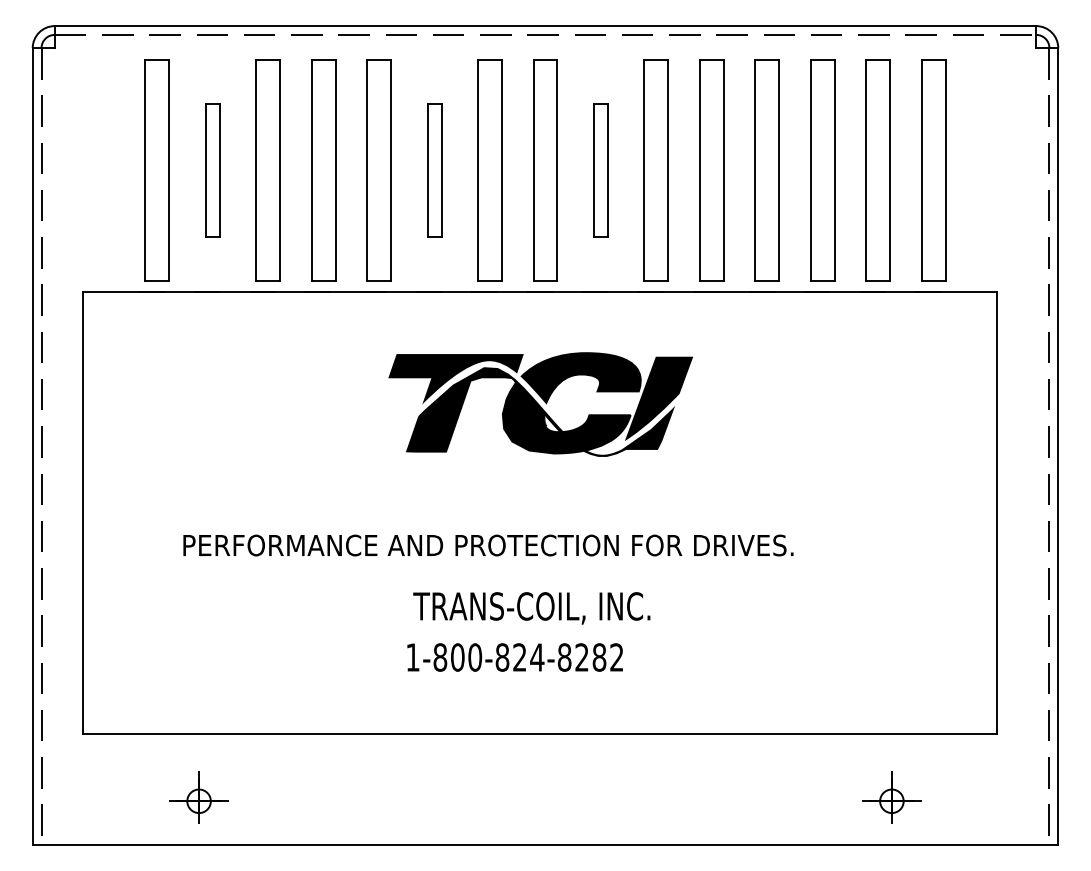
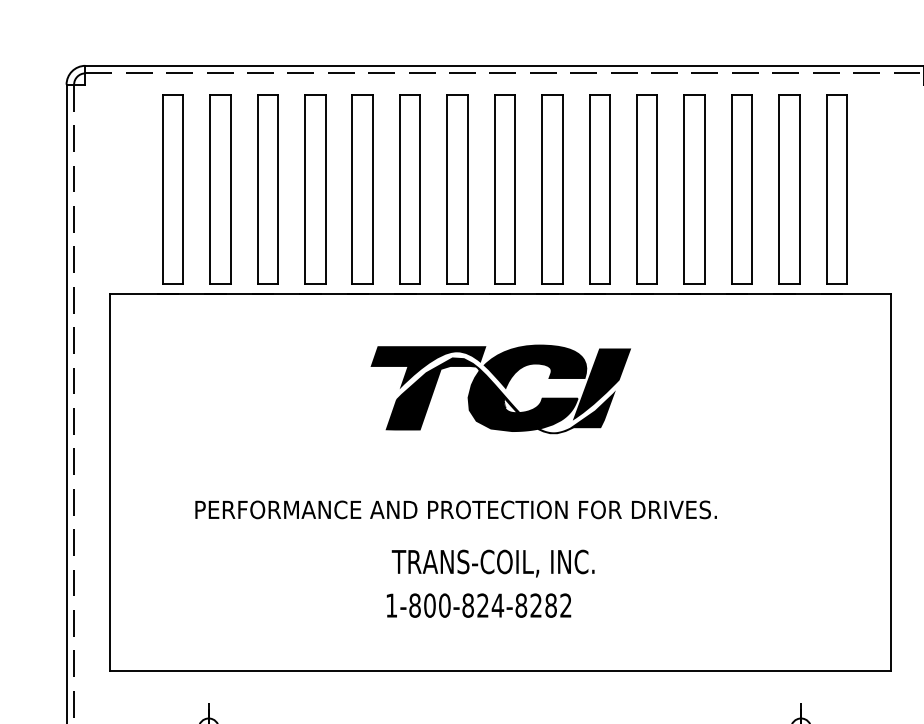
part: (212, 170) -> (220, 189), size x1.67
part: (434, 170) -> (410, 189), size x1.67
part: (600, 170) -> (551, 189), size x1.67

